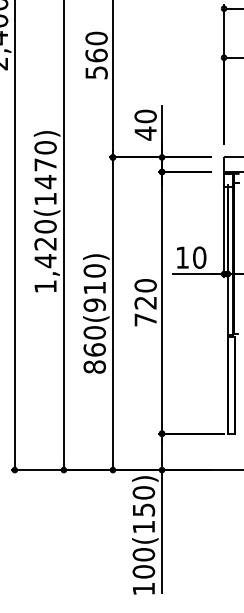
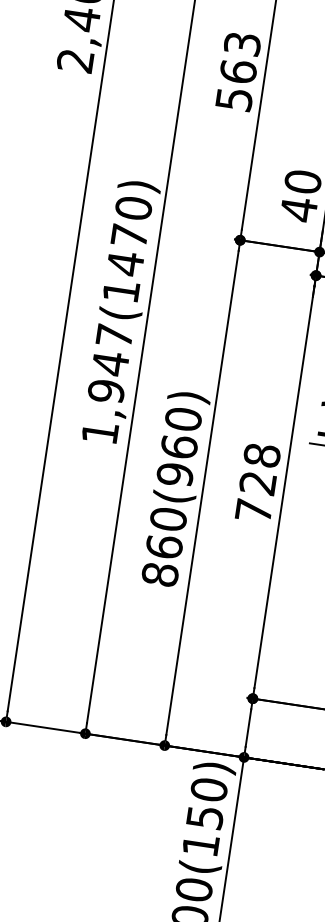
text: (96, 38) -> (242, 44), 560 -> 563
text: (45, 244) -> (110, 364), 1,420(1470) -> 1,947(1470)
text: (145, 285) -> (261, 455), 720 -> 728
text: (94, 287) -> (179, 445), 860(910) -> 860(960)

